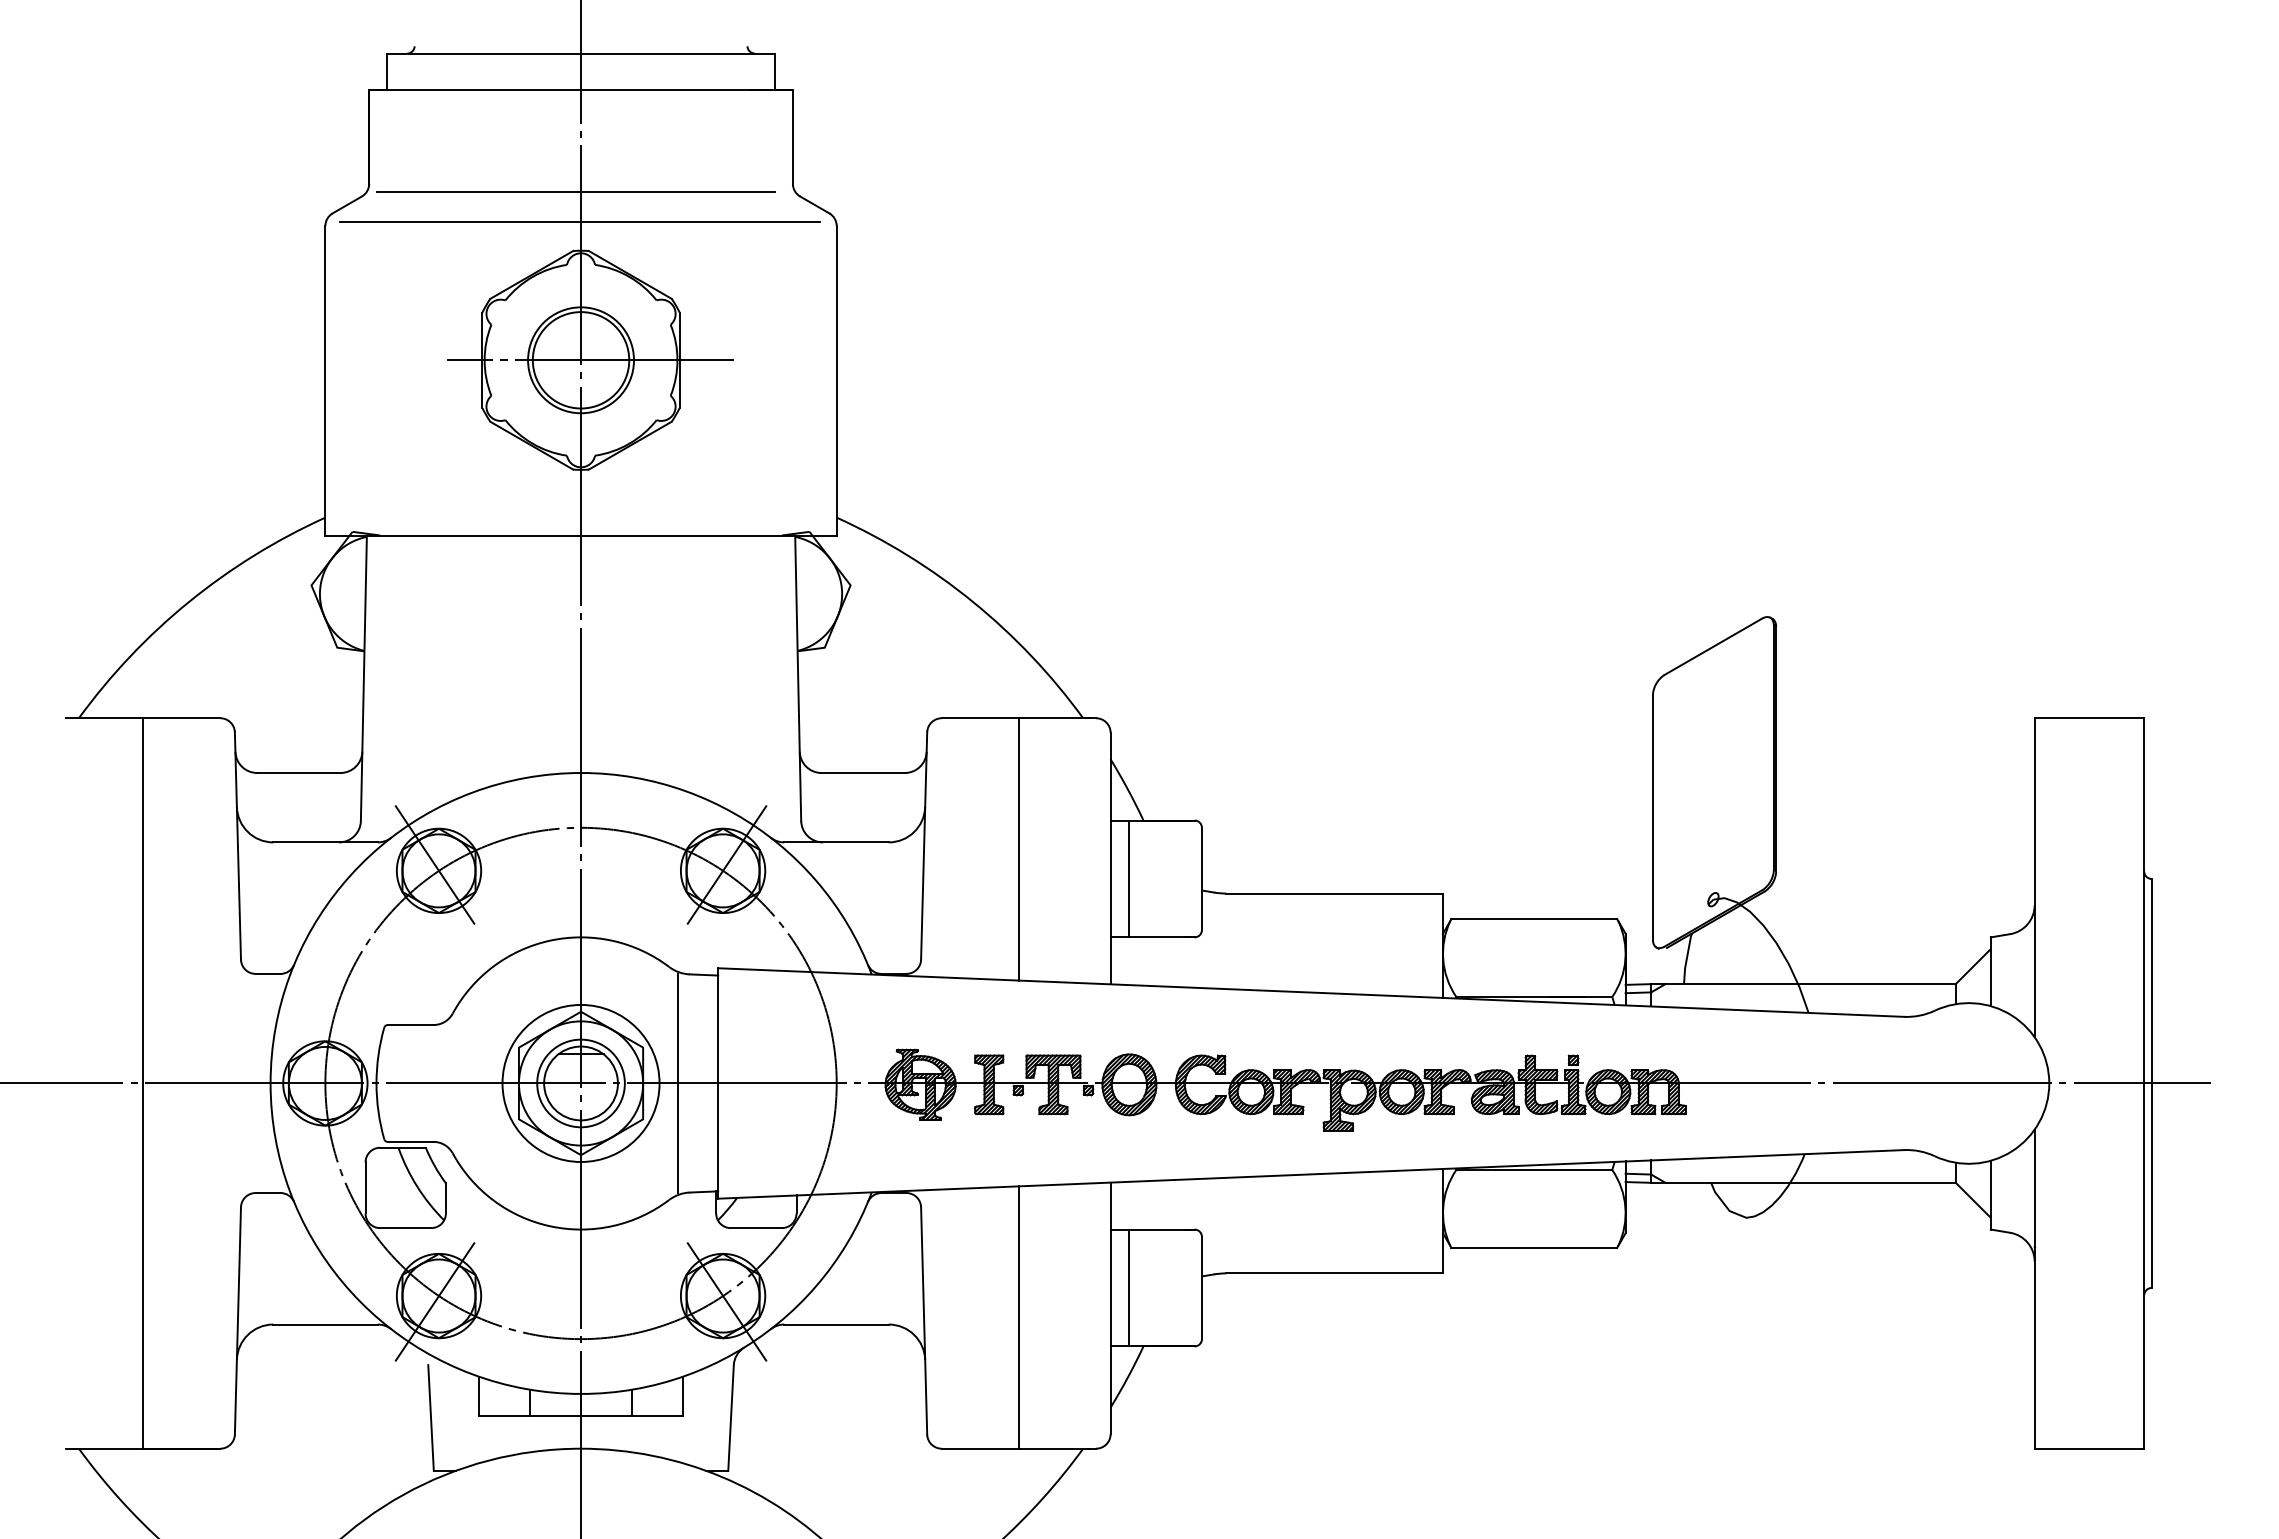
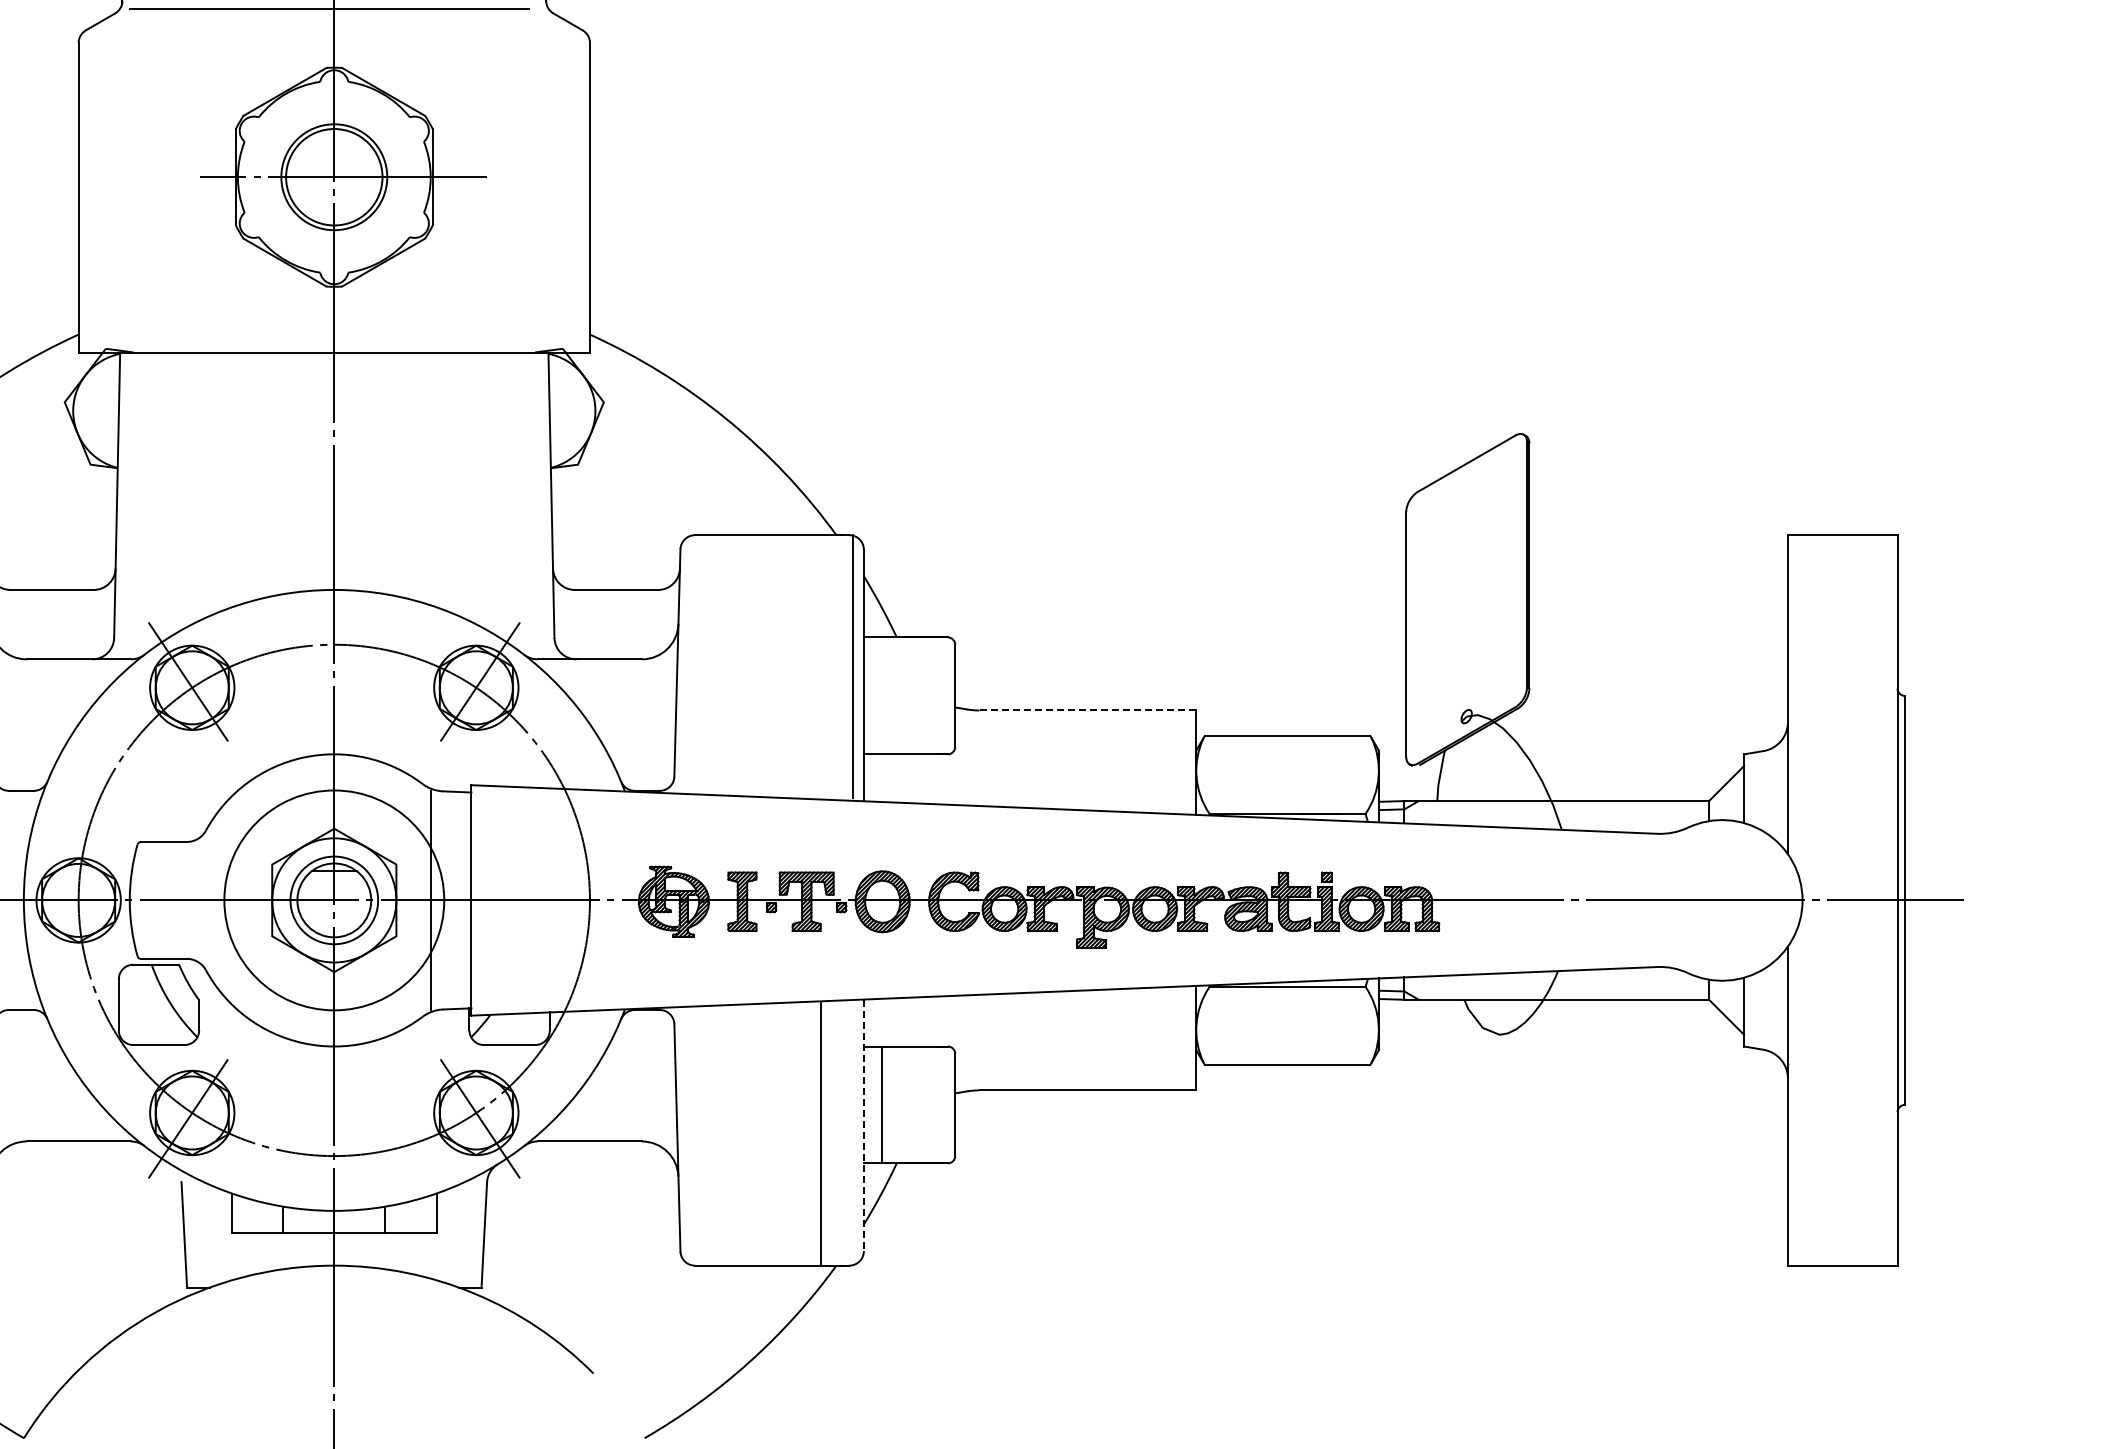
line: (579, 222) -> (332, 39), removed
line: (1019, 849) -> (852, 666), moved
line: (1128, 878) -> (881, 695), removed
line: (1334, 893) -> (1087, 710), solid -> dashed
circle: (580, 1083) -> (333, 900), size x1.4
line: (1110, 1308) -> (863, 1125), solid -> dashed
line: (1019, 1317) -> (820, 1134), moved

